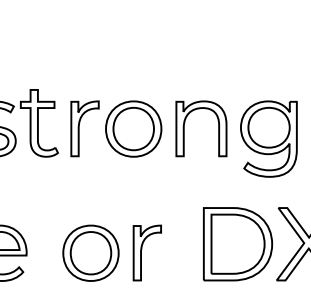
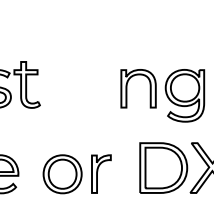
part: (115, 128) -> (79, 88), removed

